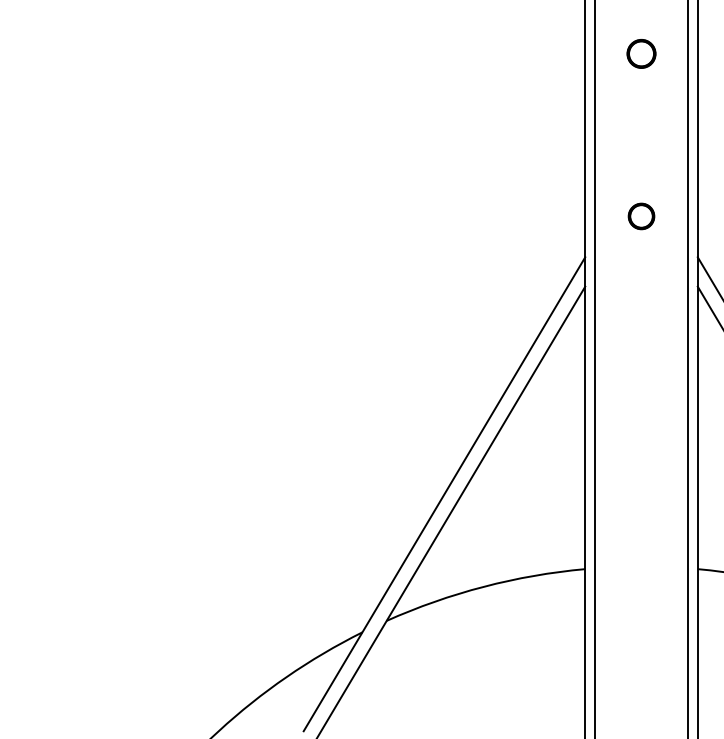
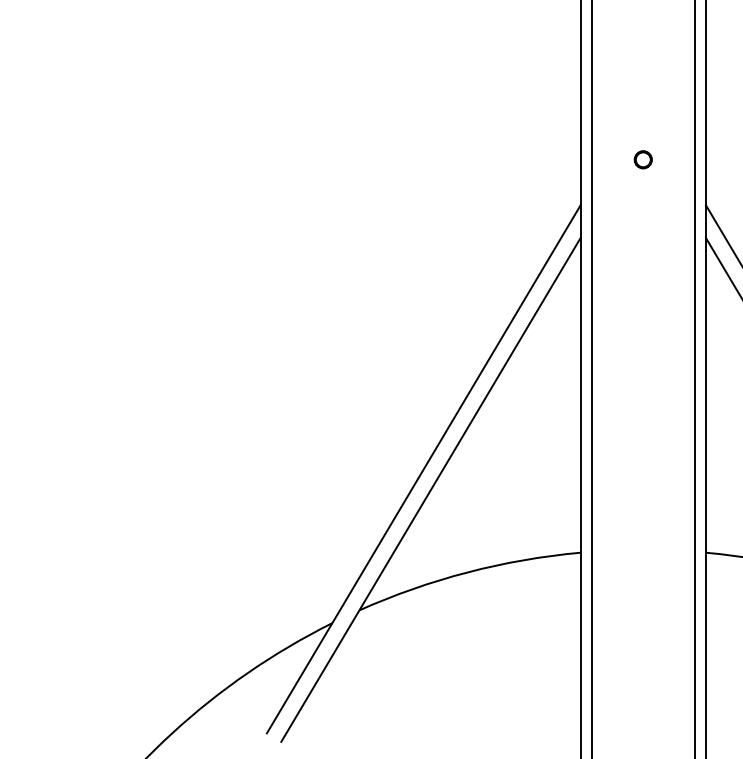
part: (641, 216) -> (643, 159), size x0.6

